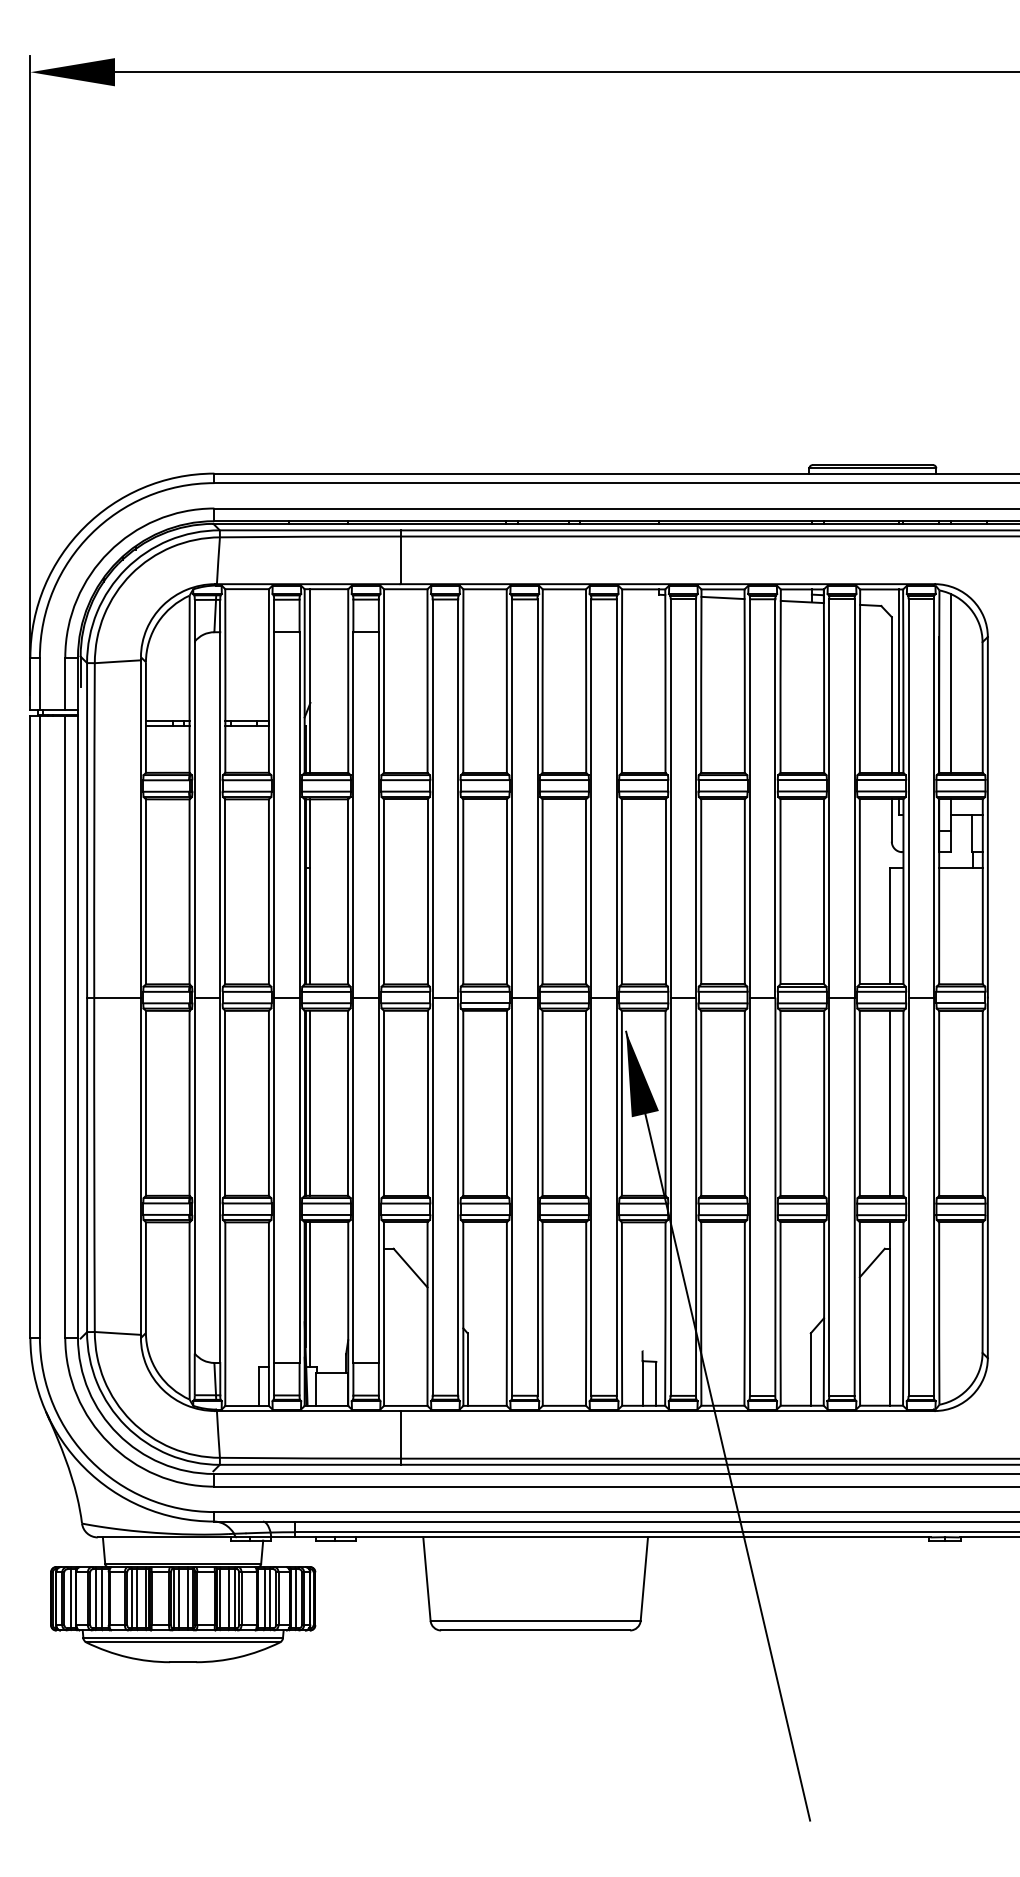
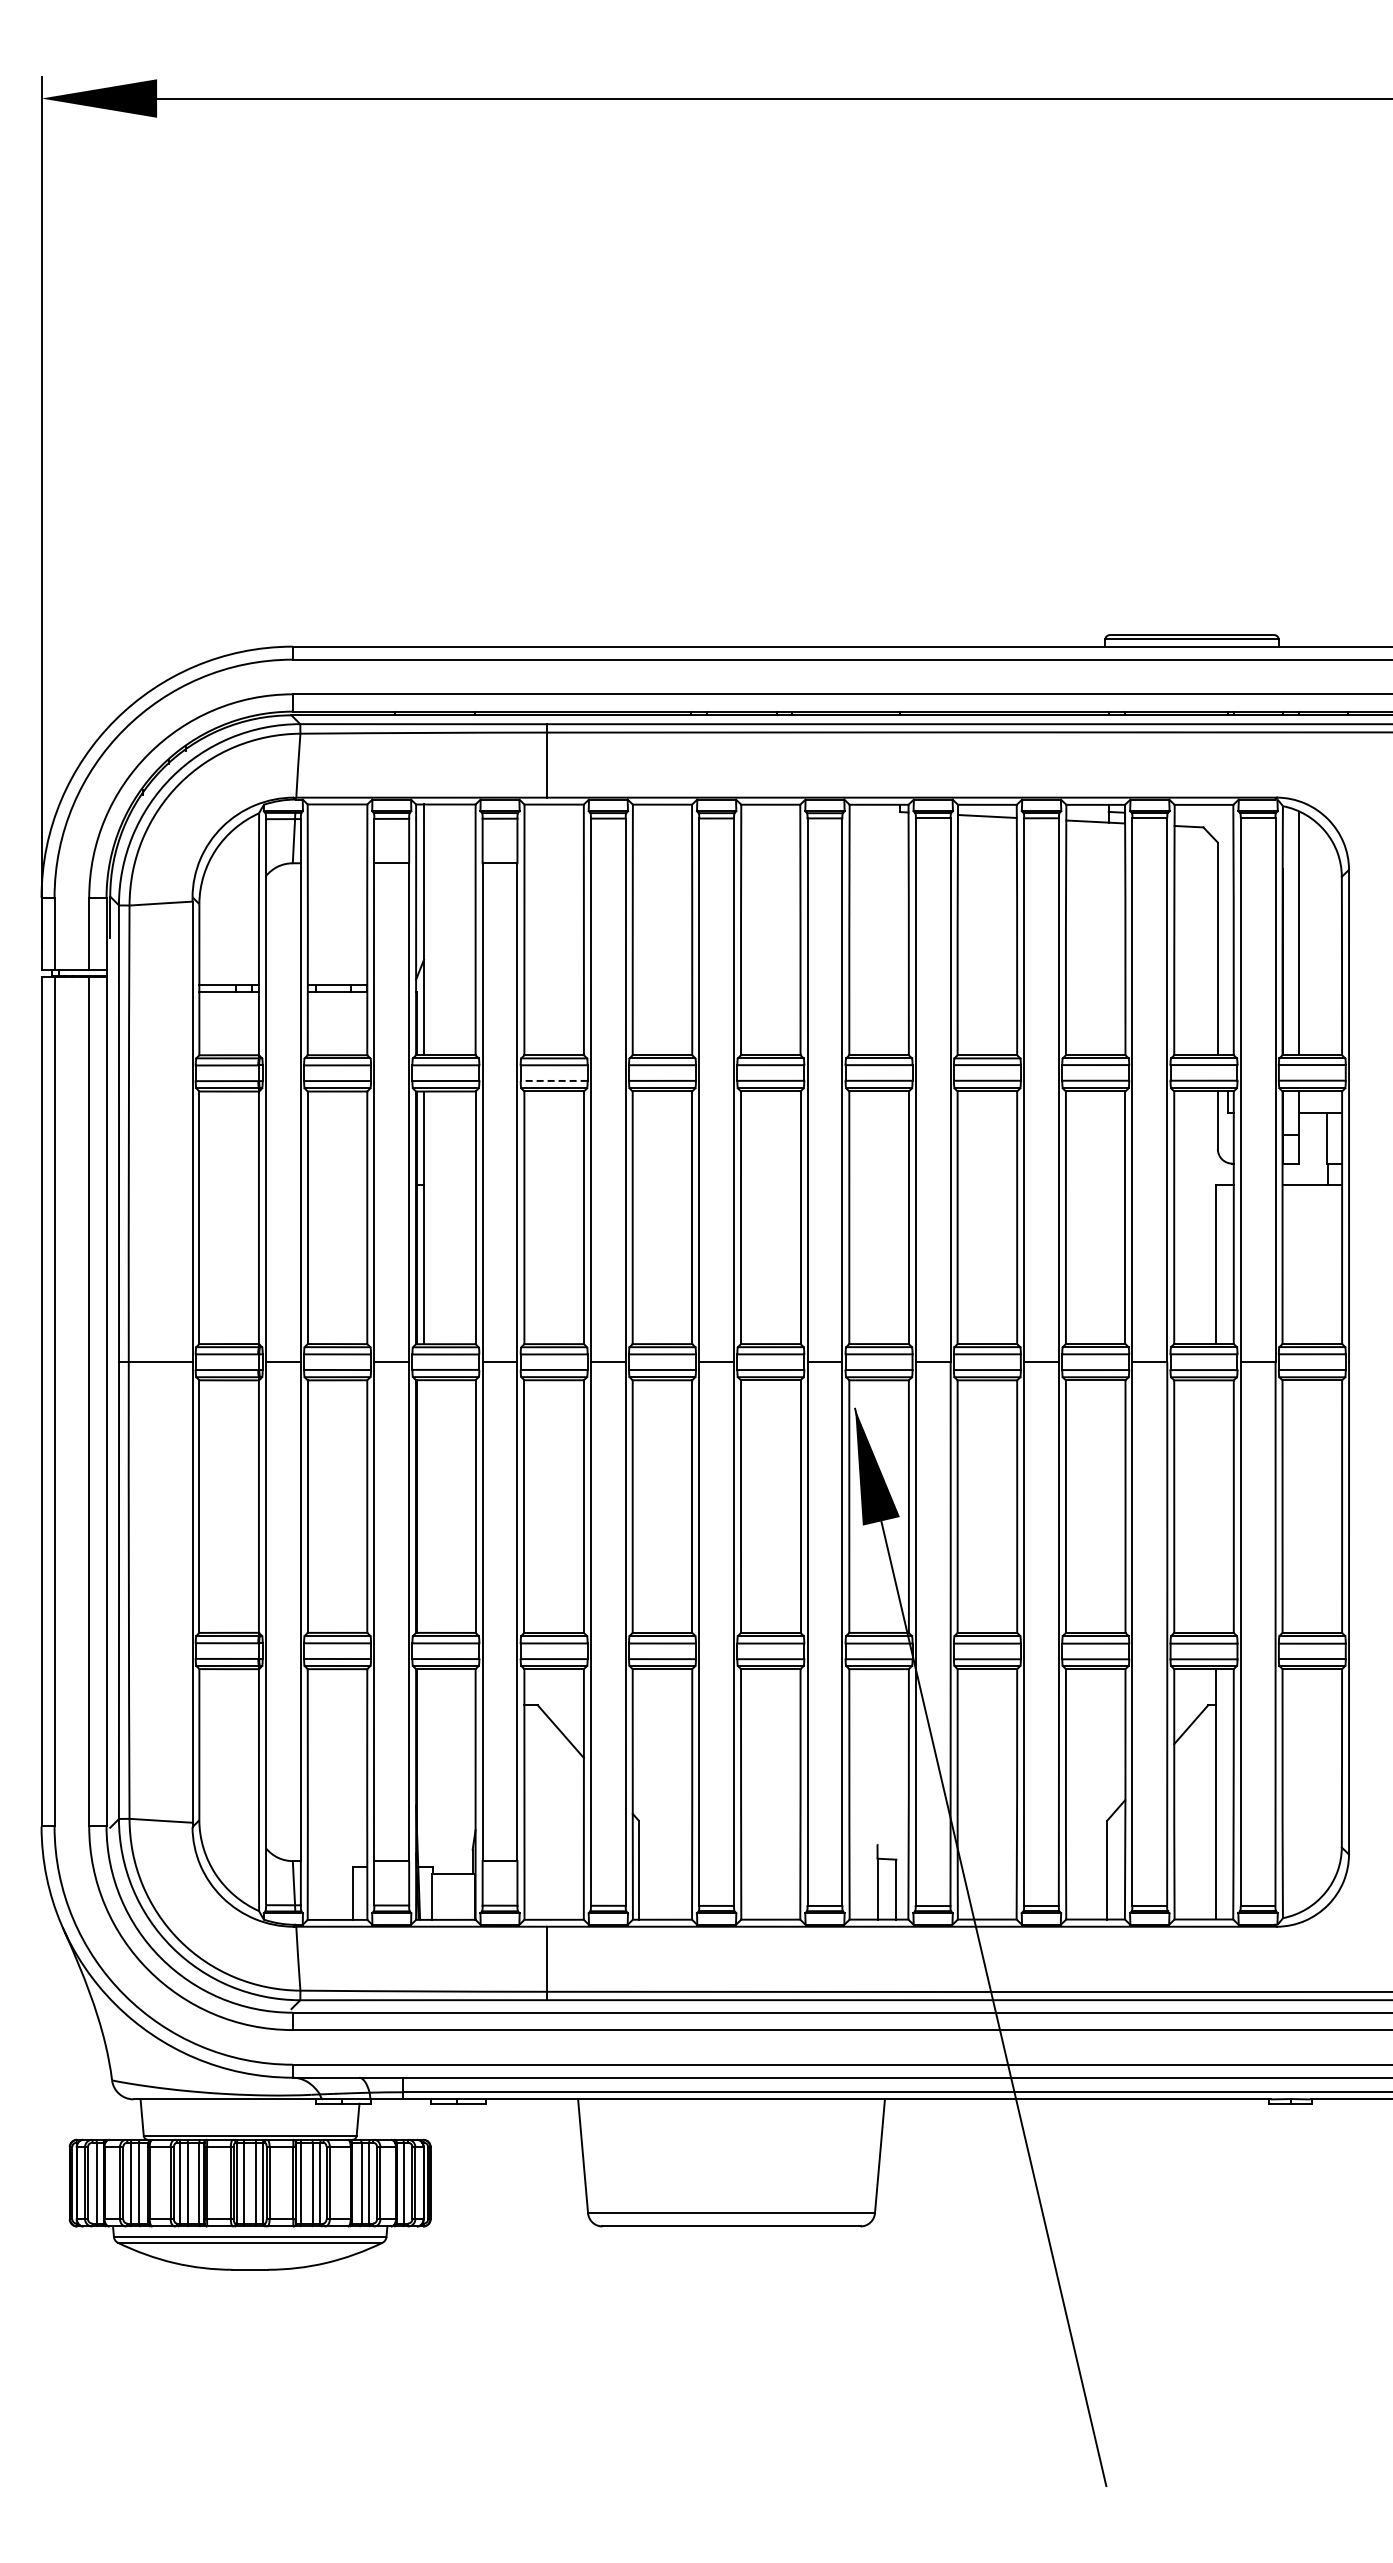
line: (898, 680) -> (1227, 929), removed
line: (405, 791) -> (553, 1080), solid -> dashed
line: (310, 1103) -> (424, 1506), removed
line: (890, 1103) -> (1215, 1506), removed
line: (310, 1295) -> (424, 1768), removed

